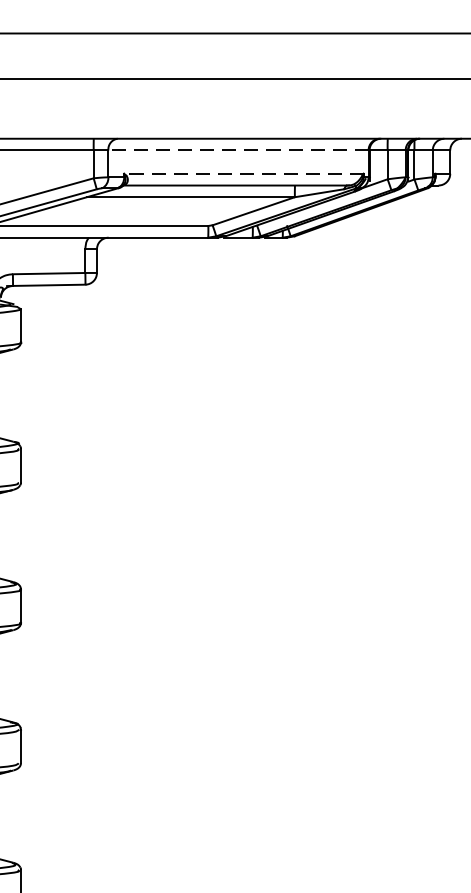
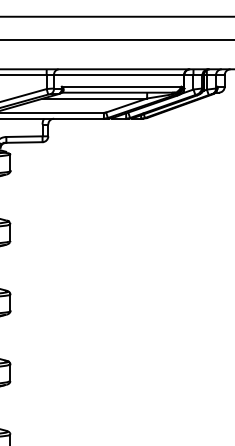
line: (239, 151) -> (119, 75), dashed -> solid
line: (243, 173) -> (121, 86), dashed -> solid

